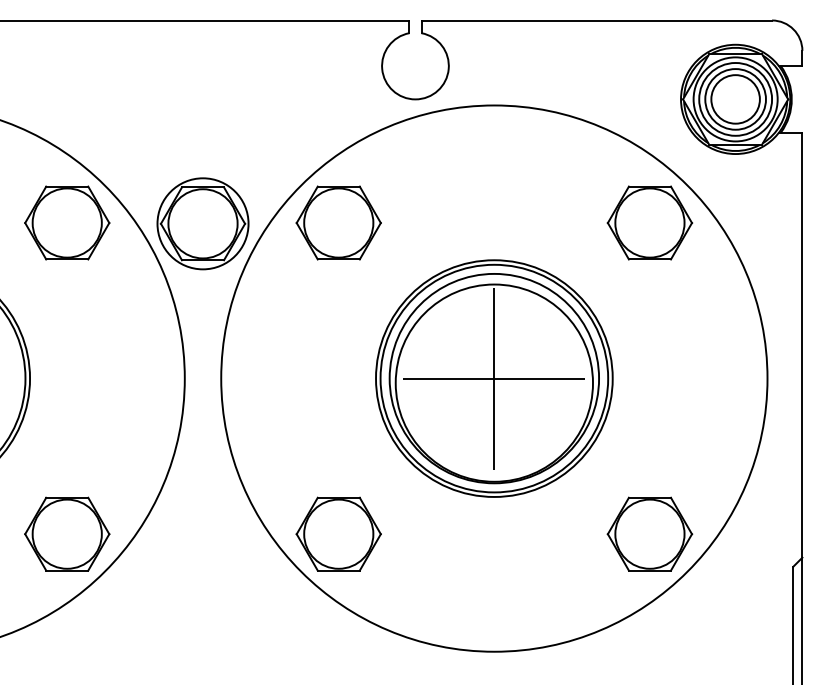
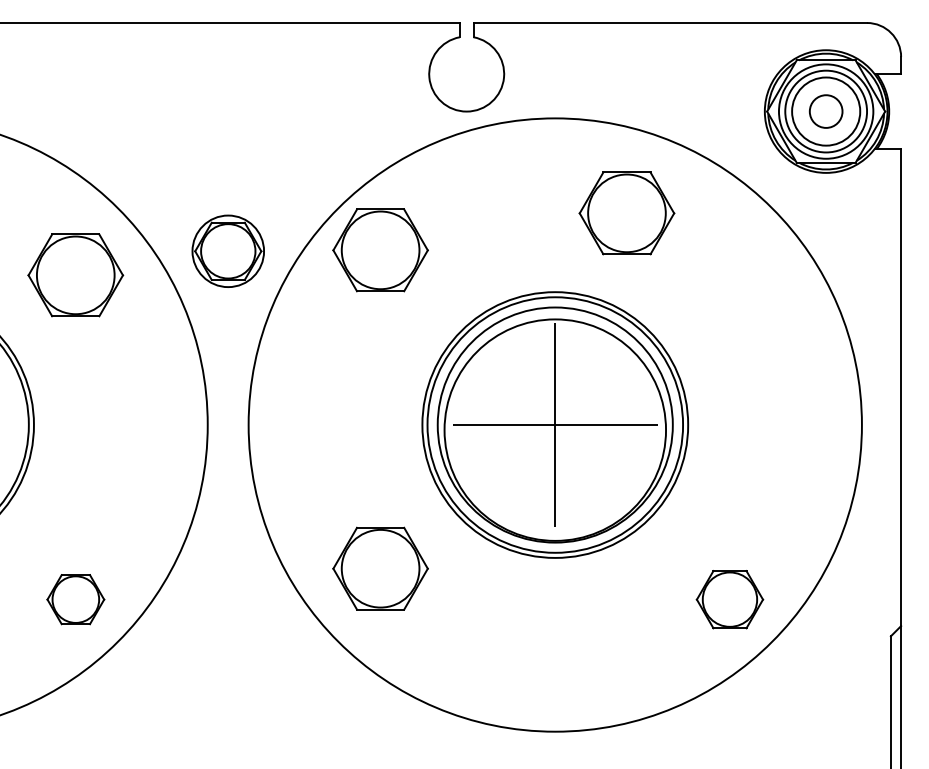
circle: (735, 99) -> (825, 111), size x0.6
part: (67, 223) -> (75, 275), moved
part: (649, 223) -> (626, 213), moved
part: (203, 224) -> (228, 251), size x0.7
part: (67, 534) -> (75, 599), size x0.6
part: (338, 534) -> (380, 568), moved
part: (649, 534) -> (729, 599), size x0.7

